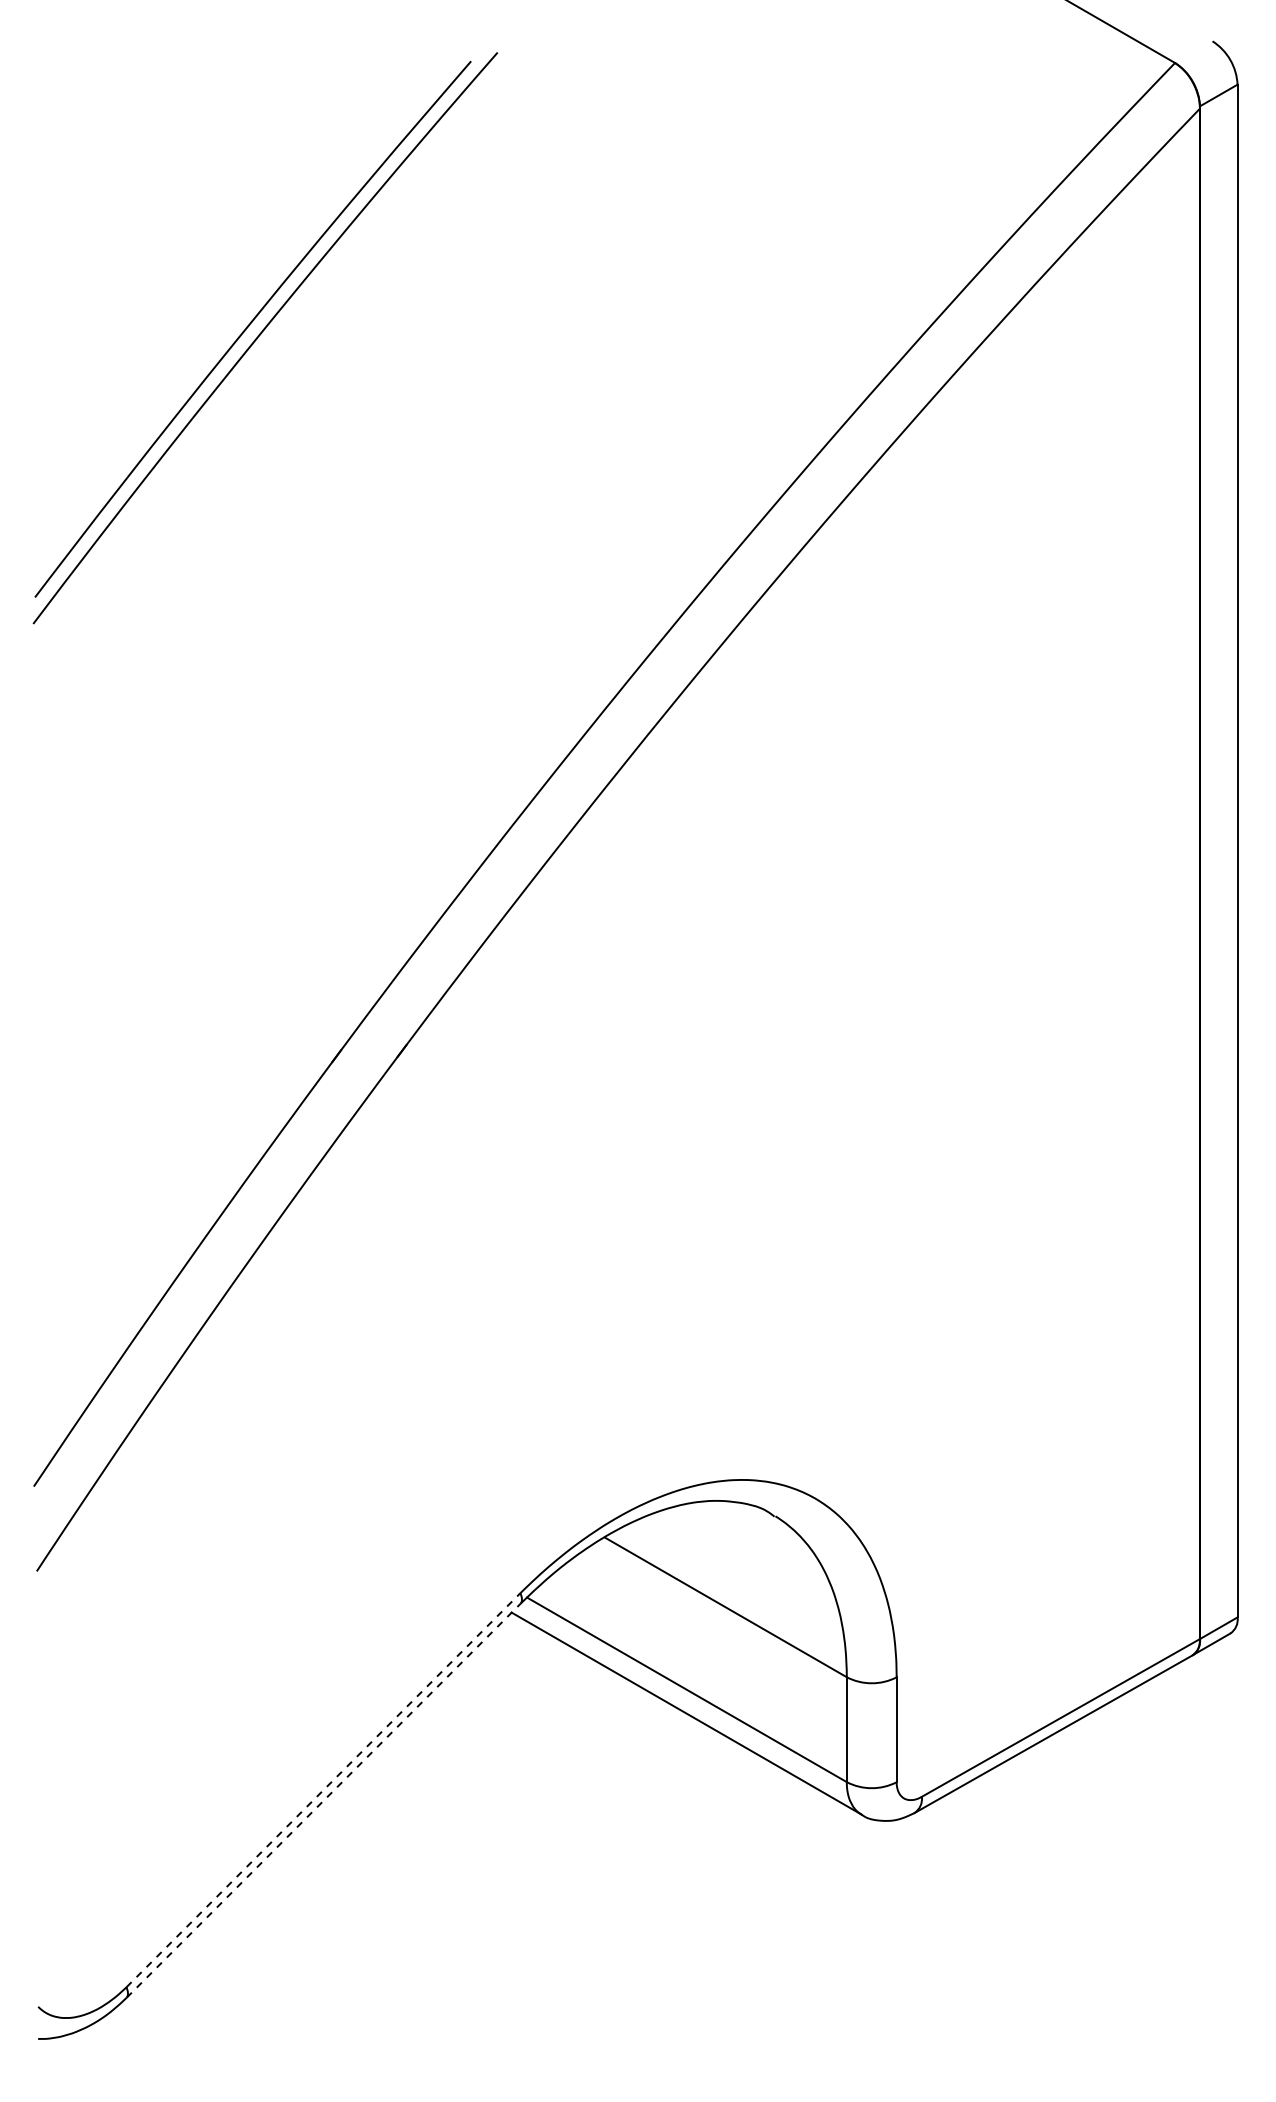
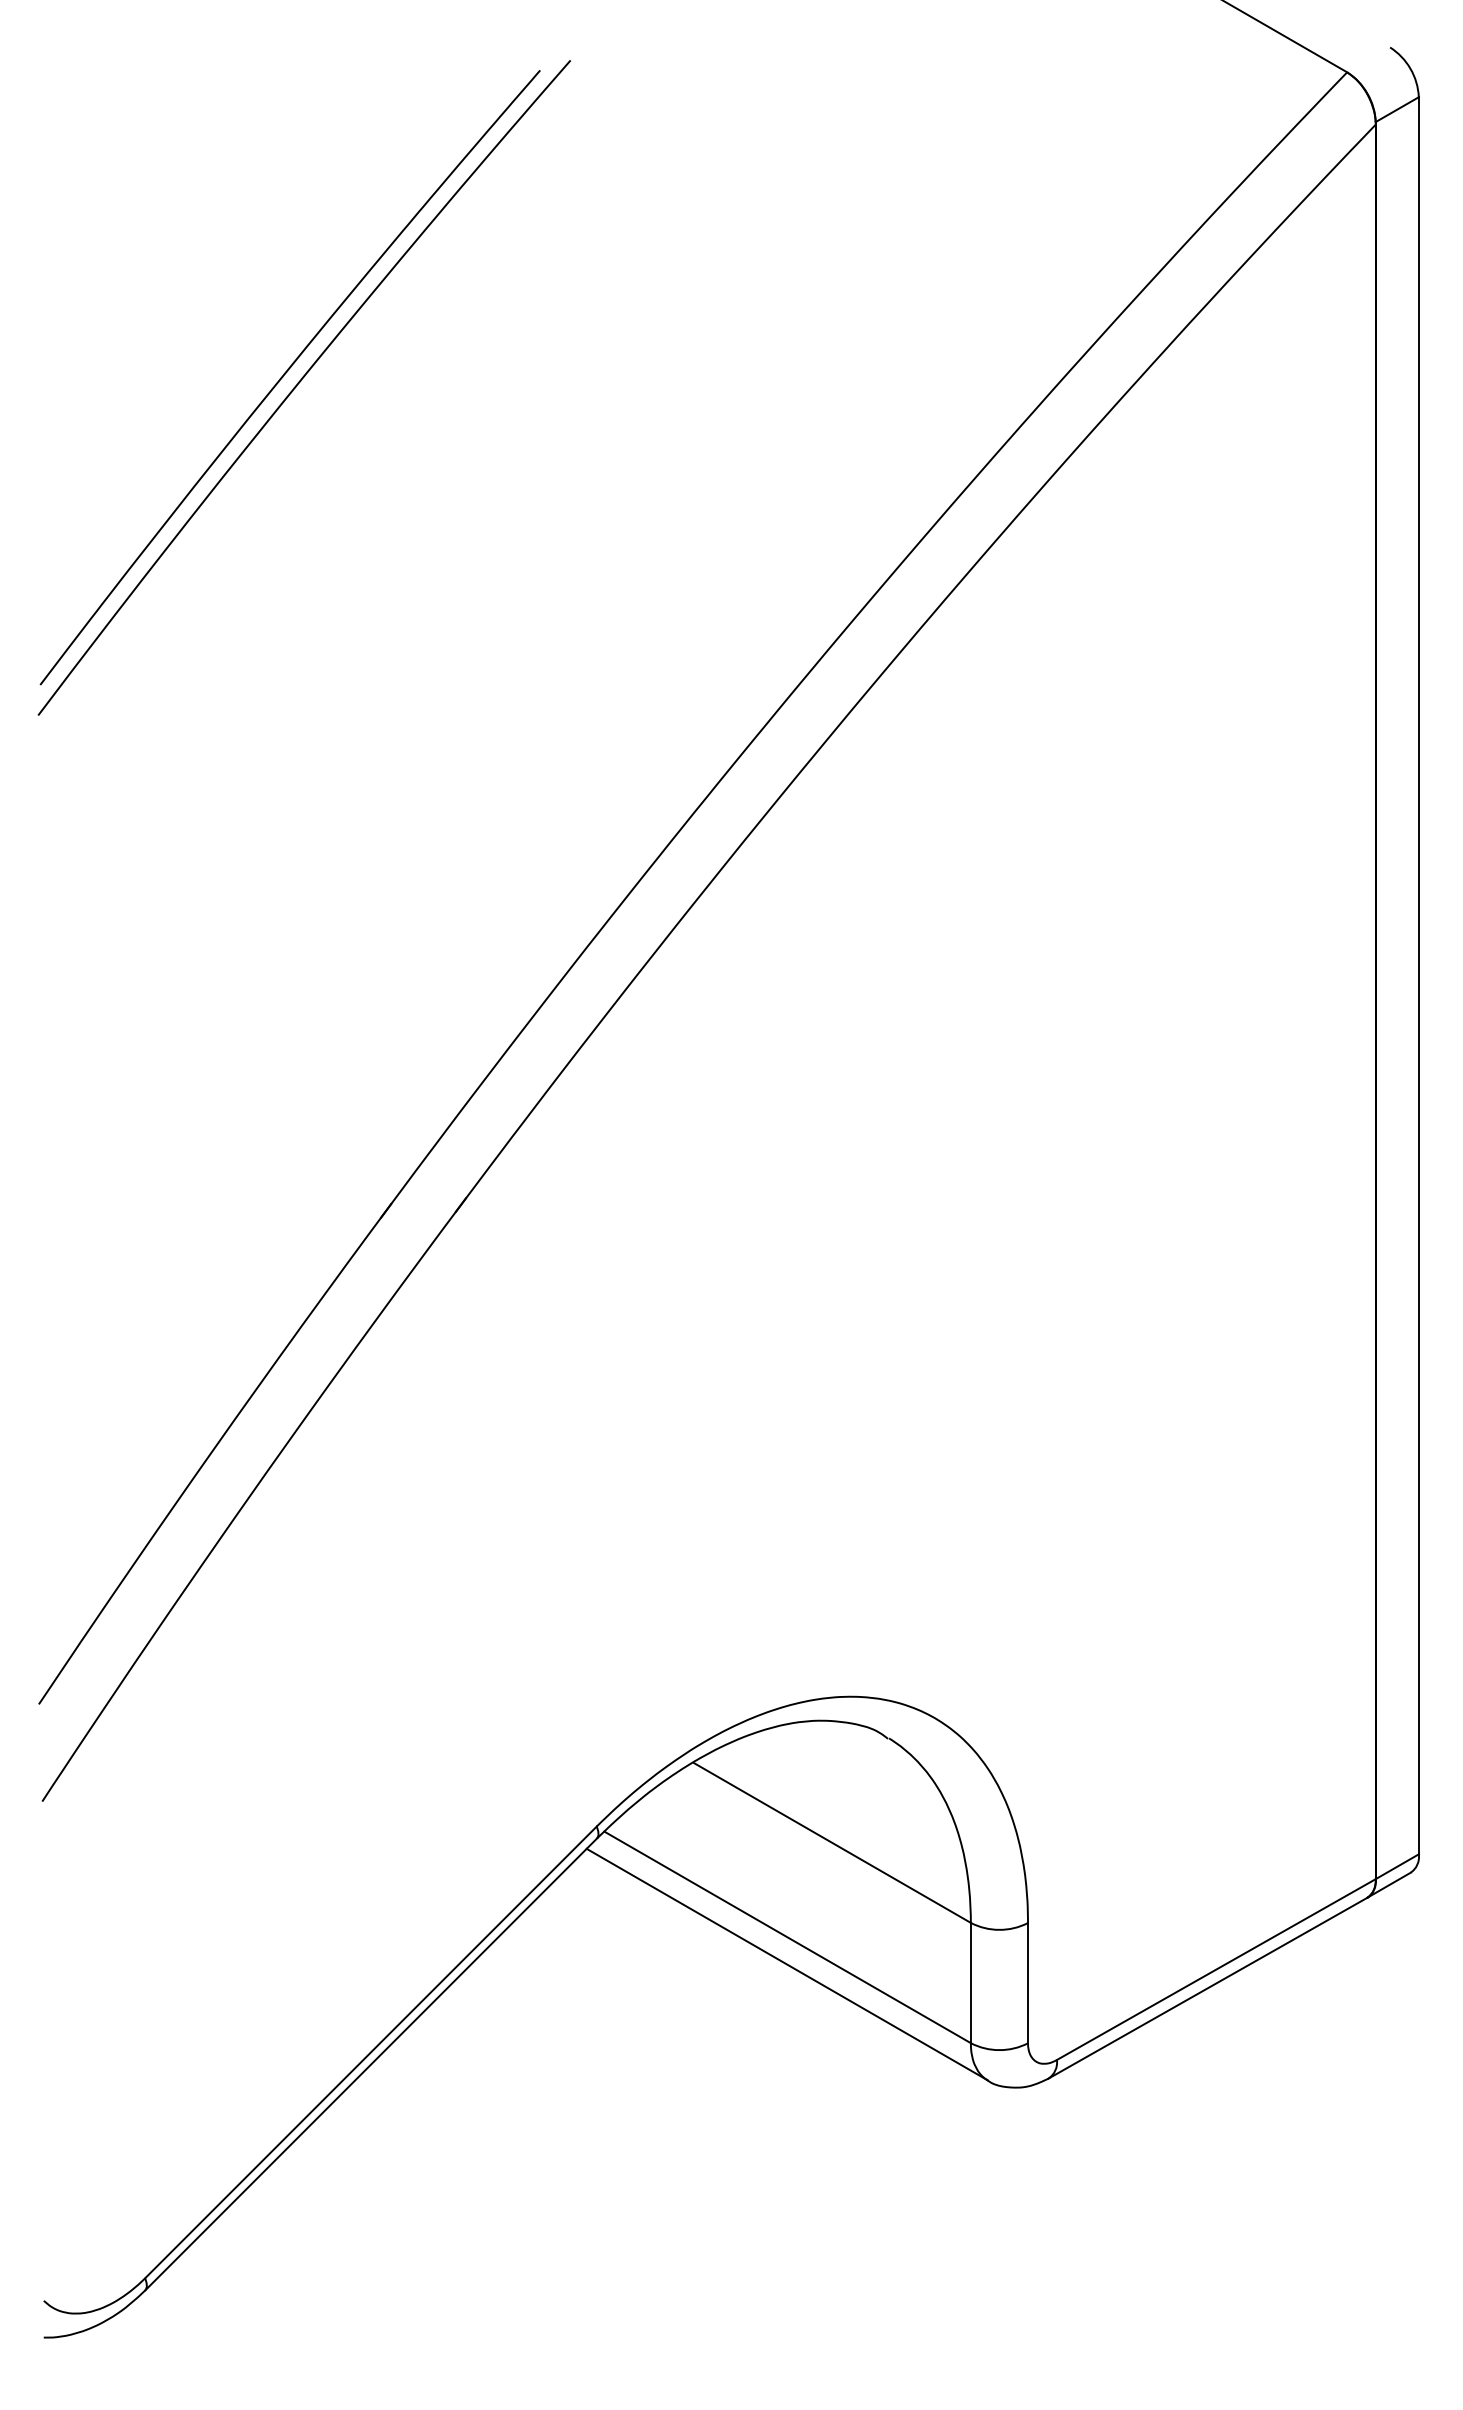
line: (323, 1790) -> (371, 2052), dashed -> solid
line: (323, 1800) -> (371, 2064), dashed -> solid

